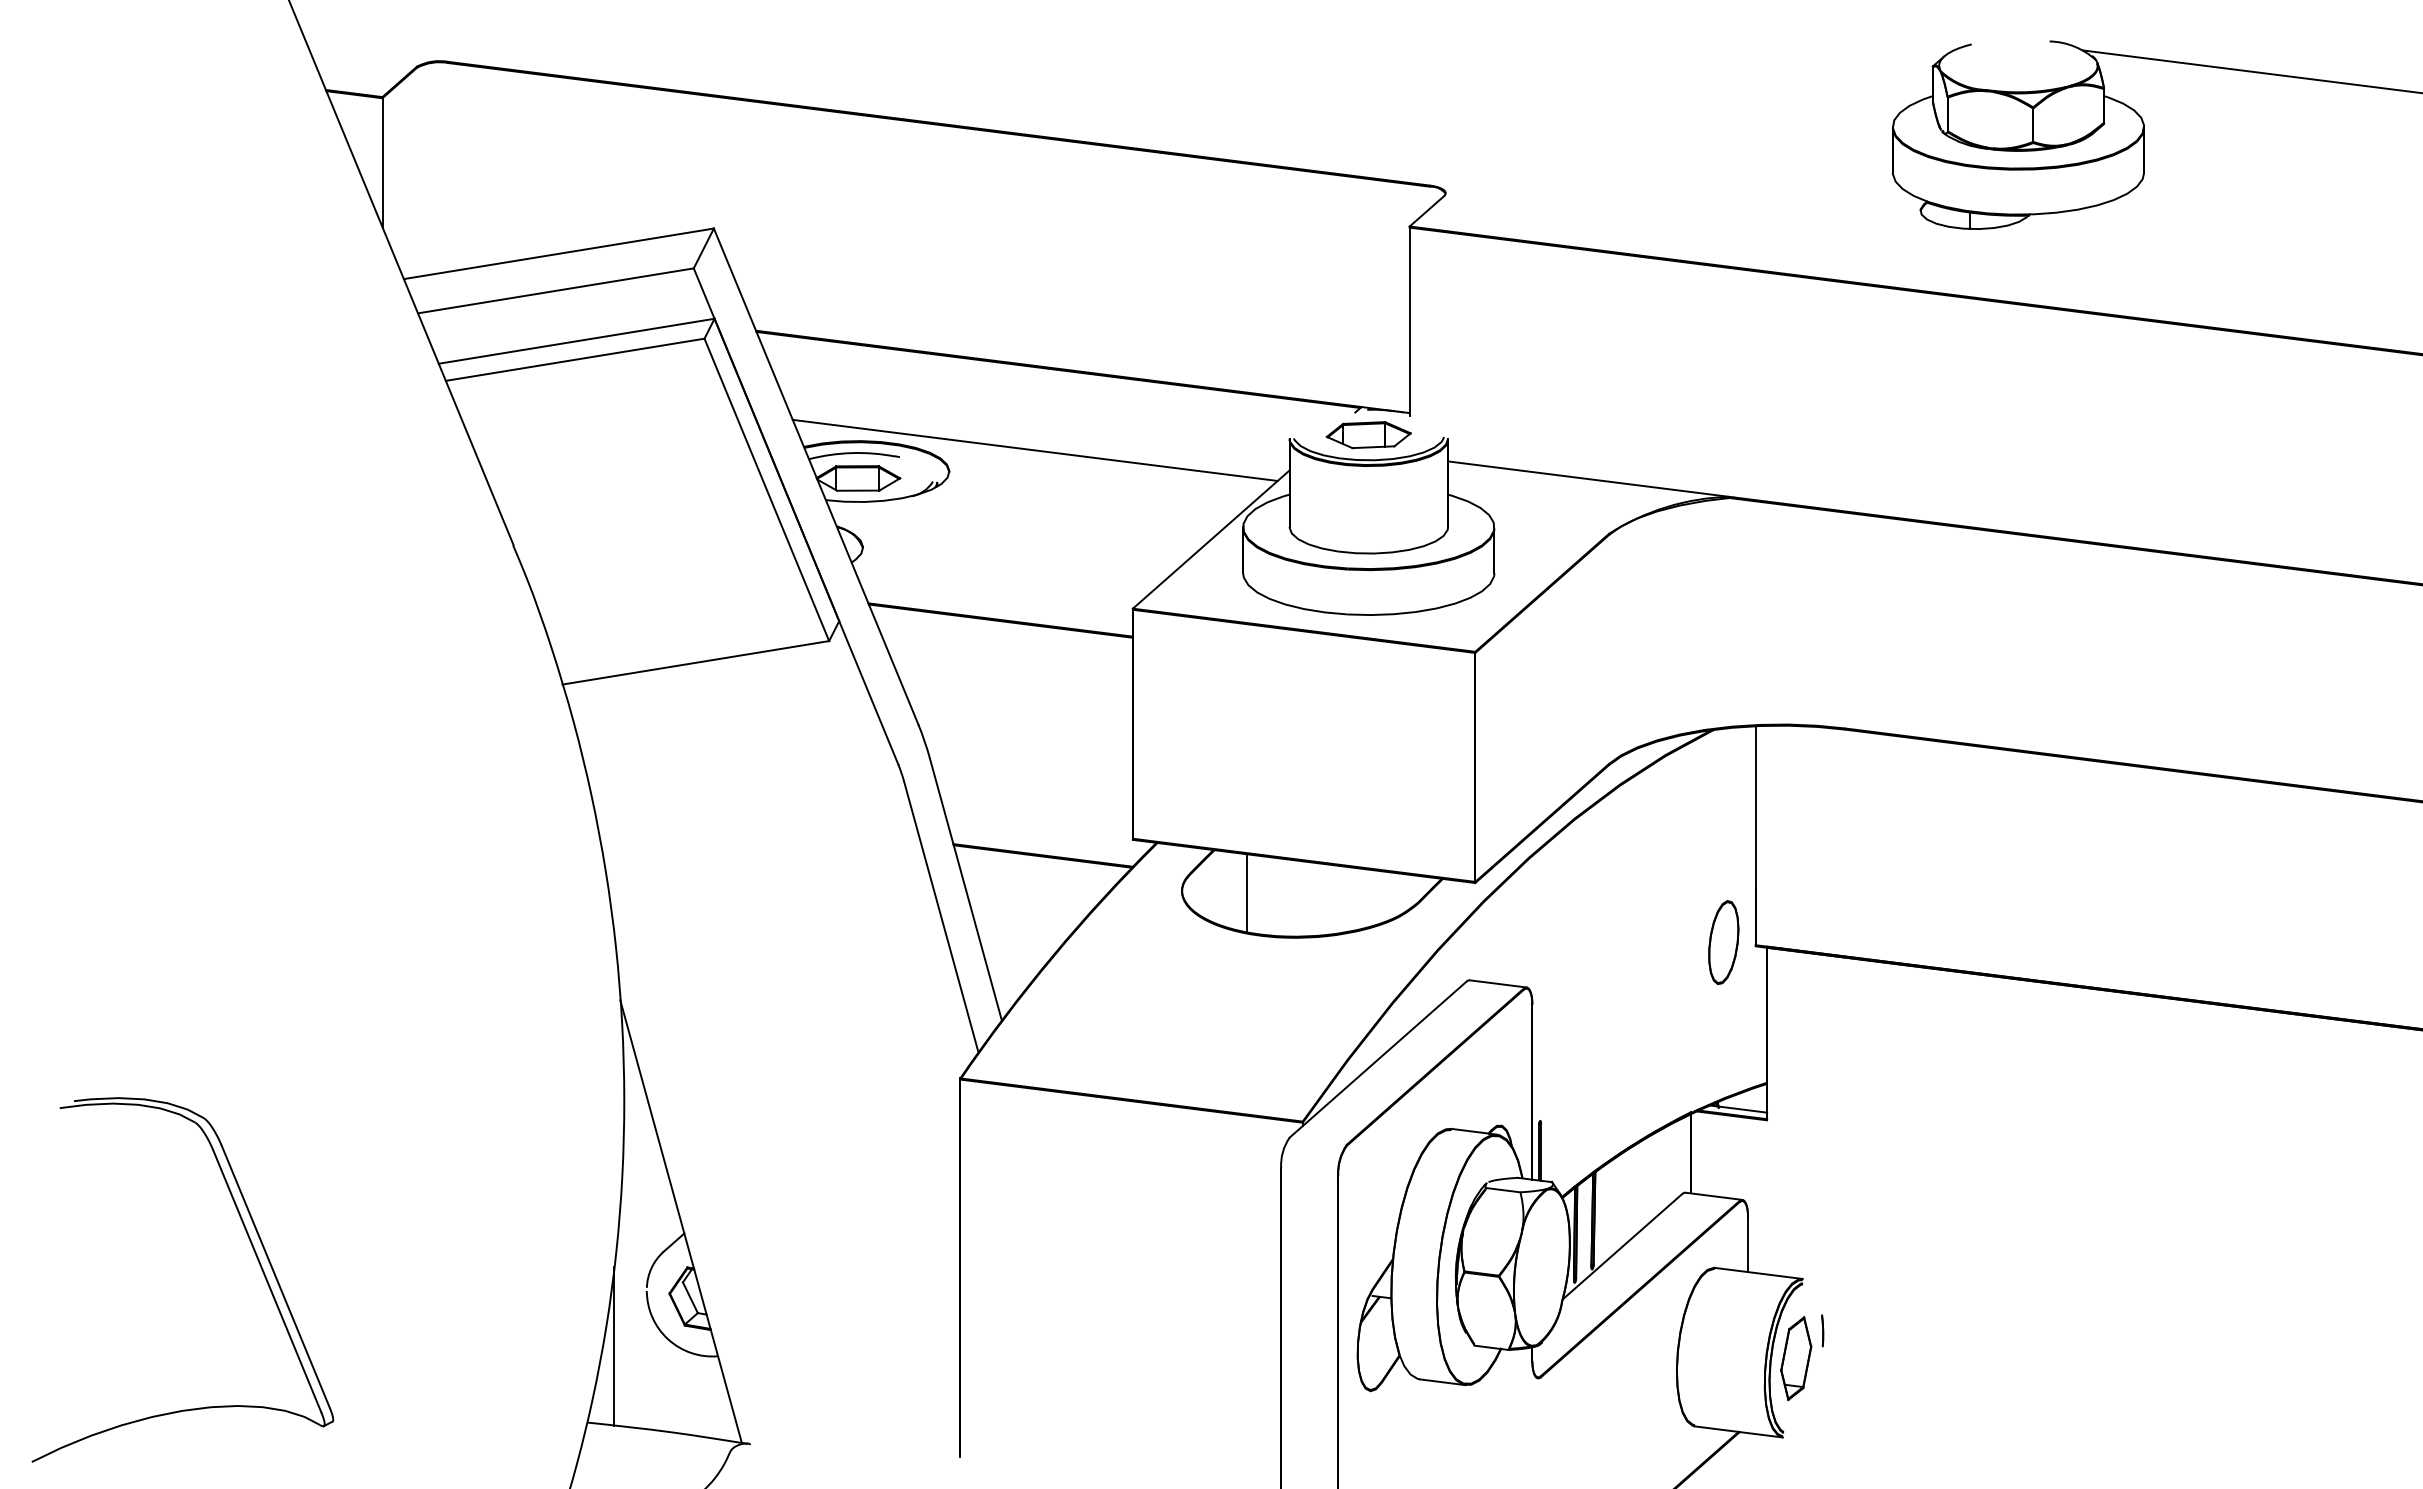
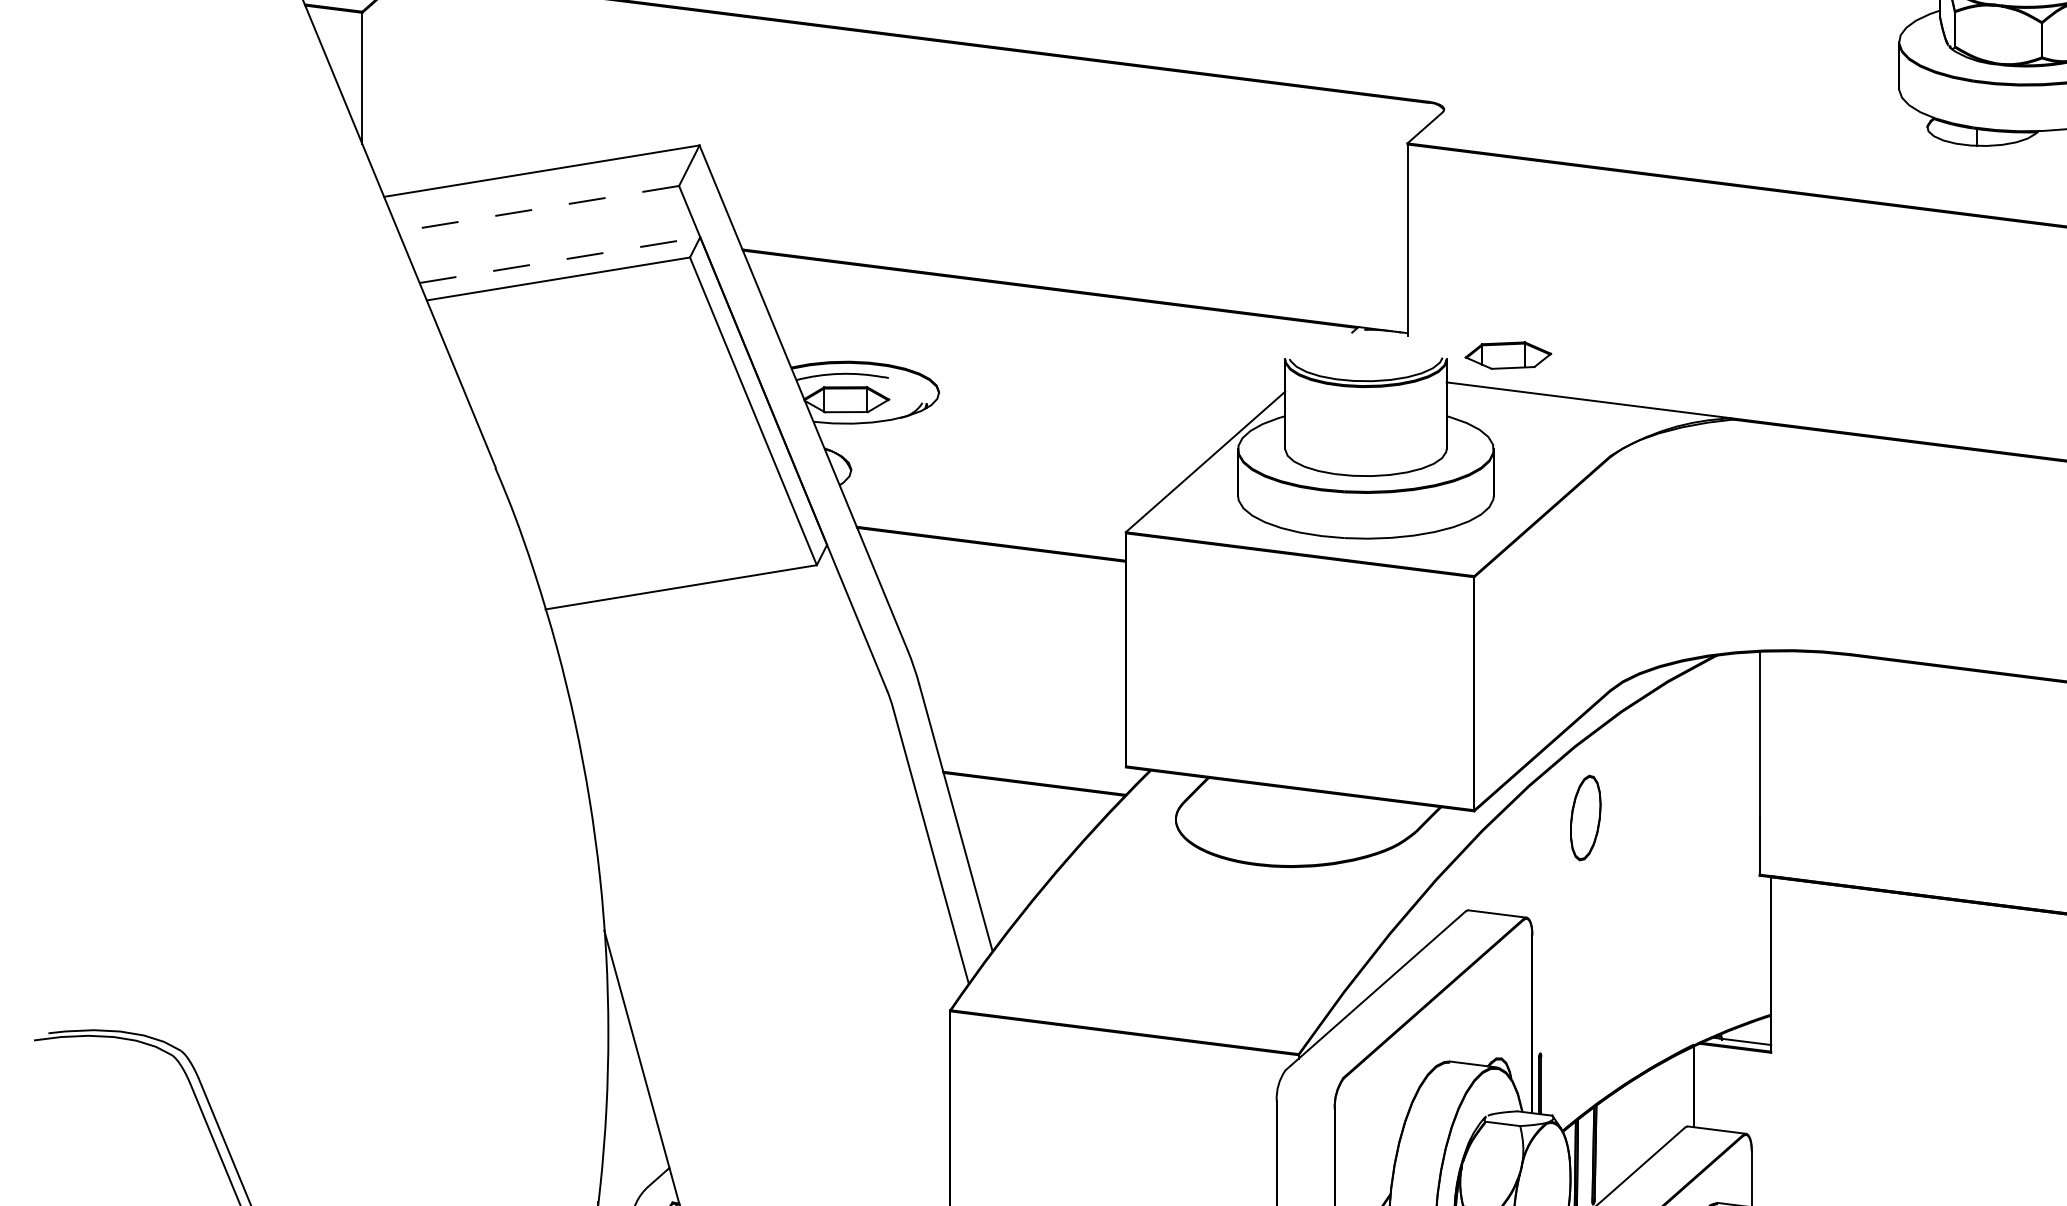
line: (555, 290) -> (538, 208), solid -> dashed
line: (576, 341) -> (559, 260), solid -> dashed
part: (1368, 435) -> (1508, 356), moved
line: (1034, 449) -> (1025, 370), removed
line: (1246, 893) -> (1241, 822), removed
part: (1723, 942) -> (1585, 817), moved

